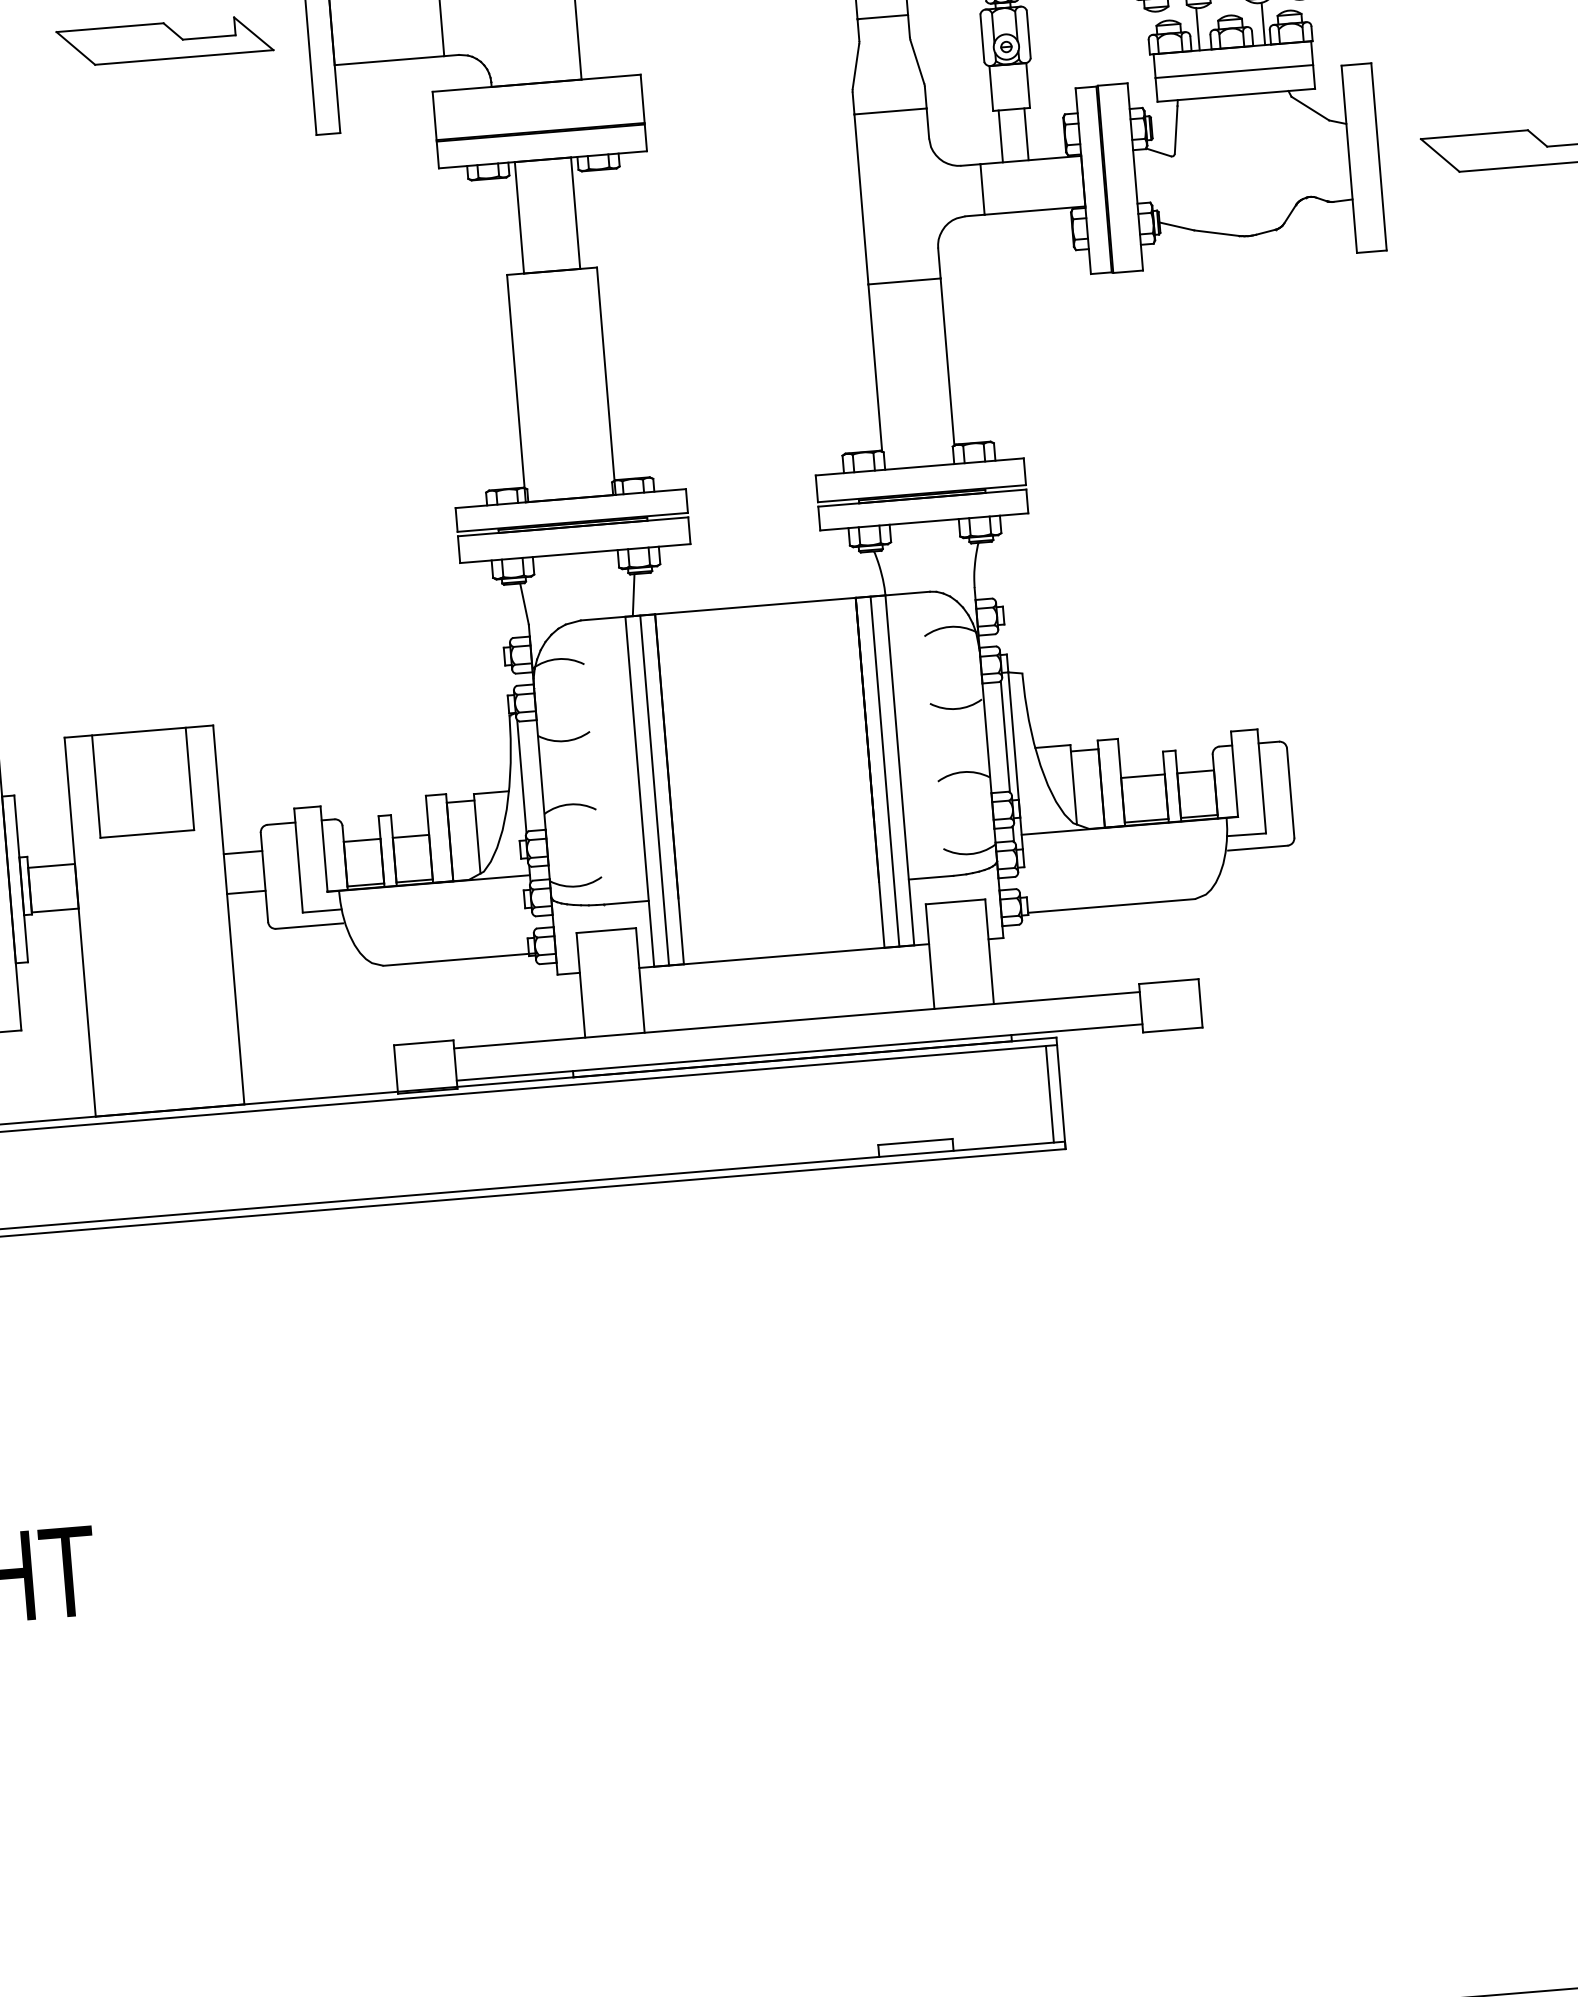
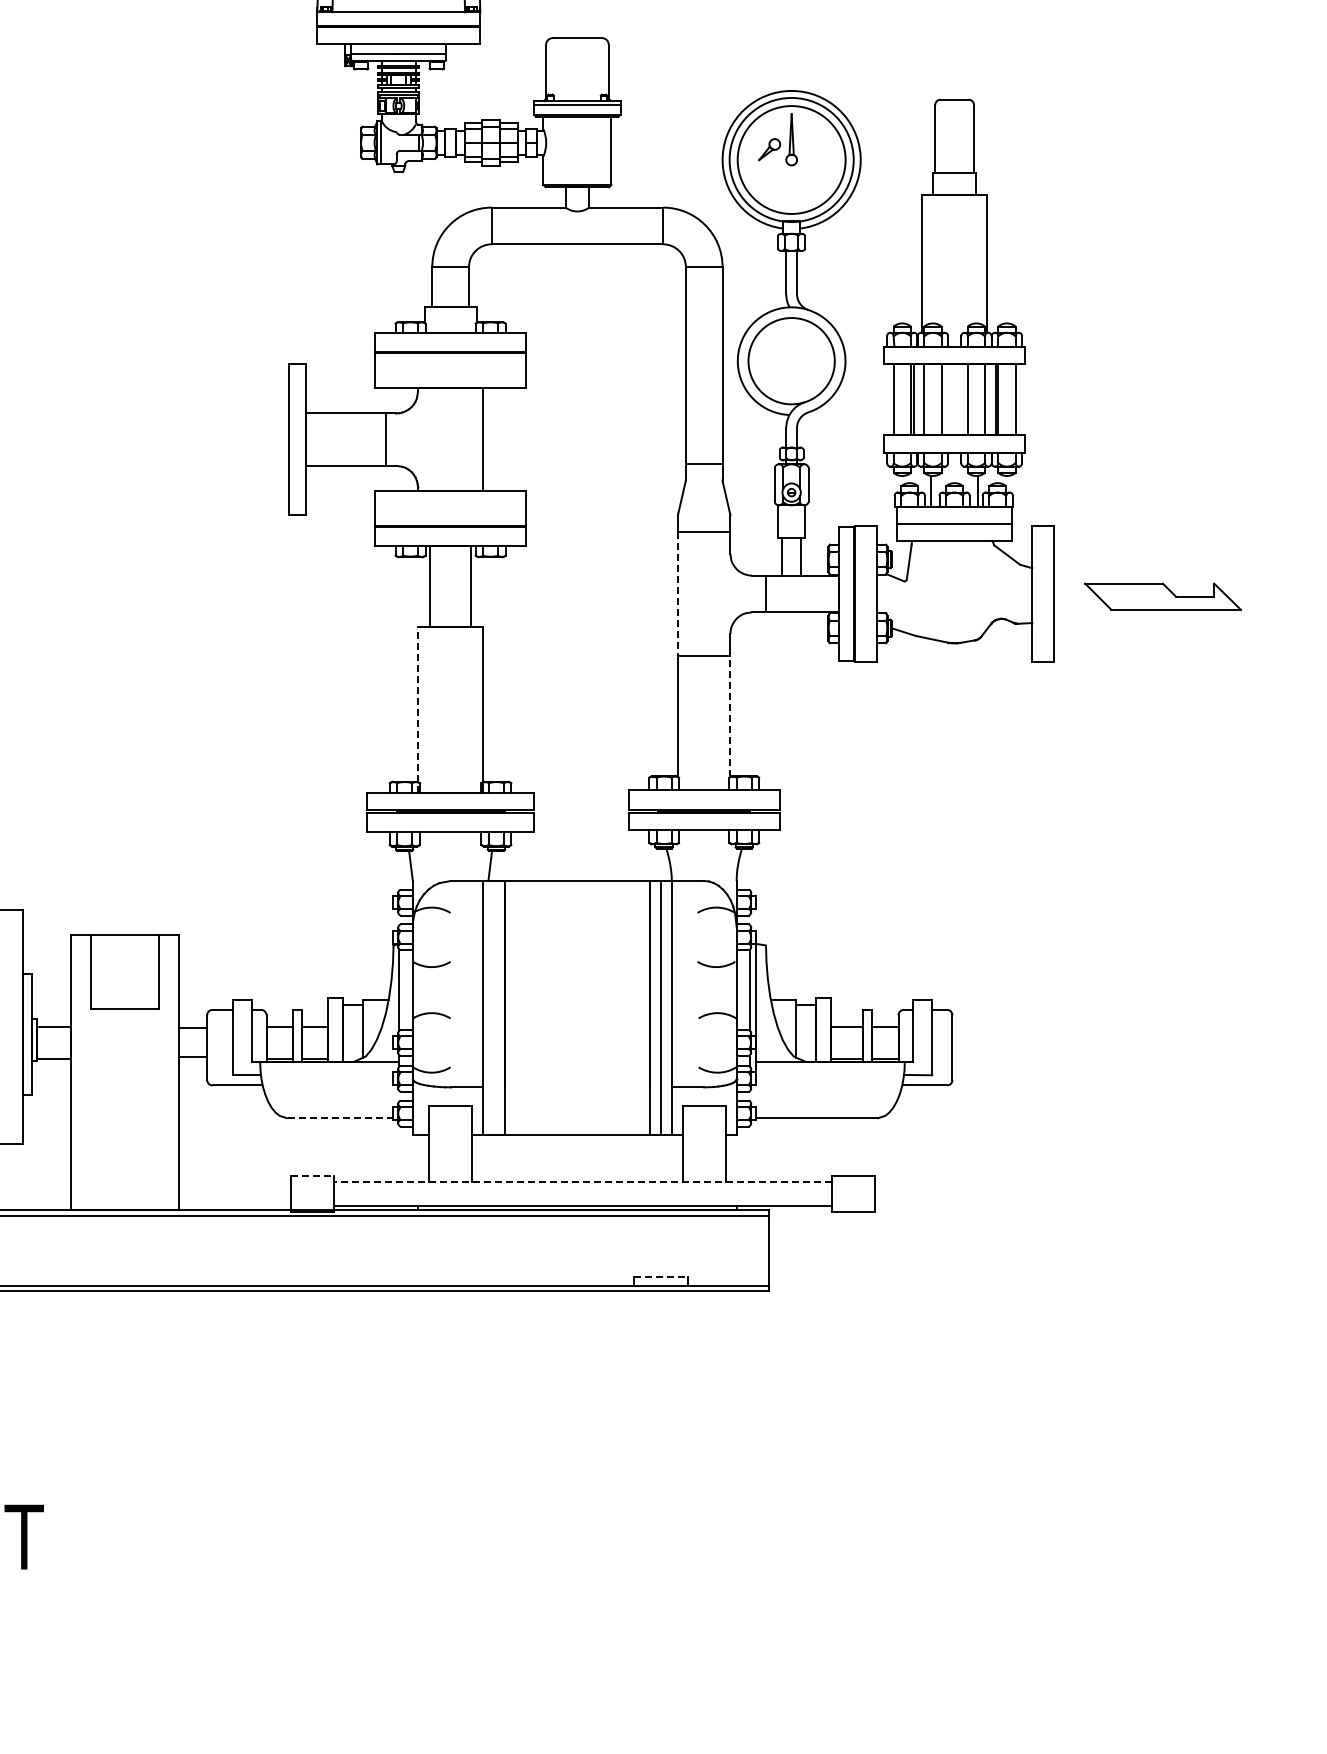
part: (164, 41) -> (184, 438), removed
line: (862, 198) -> (678, 593), solid -> dashed
line: (947, 362) -> (730, 716), solid -> dashed
line: (515, 388) -> (417, 709), solid -> dashed
line: (654, 791) -> (493, 1008), removed
line: (460, 959) -> (343, 1118), solid -> dashed
line: (796, 1020) -> (582, 1182), solid -> dashed
line: (424, 1042) -> (312, 1176), solid -> dashed
line: (1049, 1094) -> (760, 1250), removed
line: (916, 1142) -> (661, 1277), solid -> dashed

